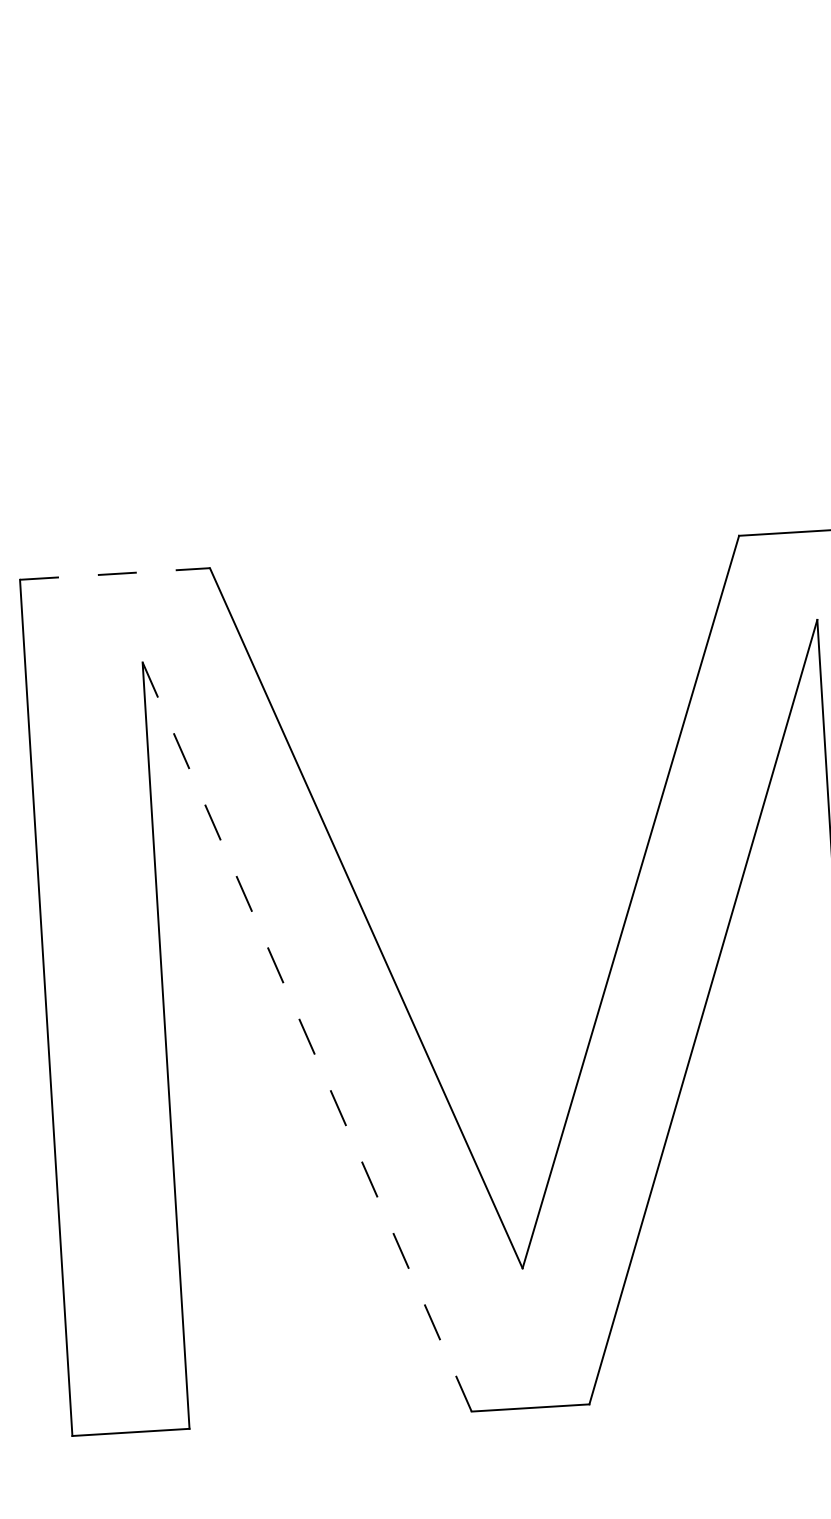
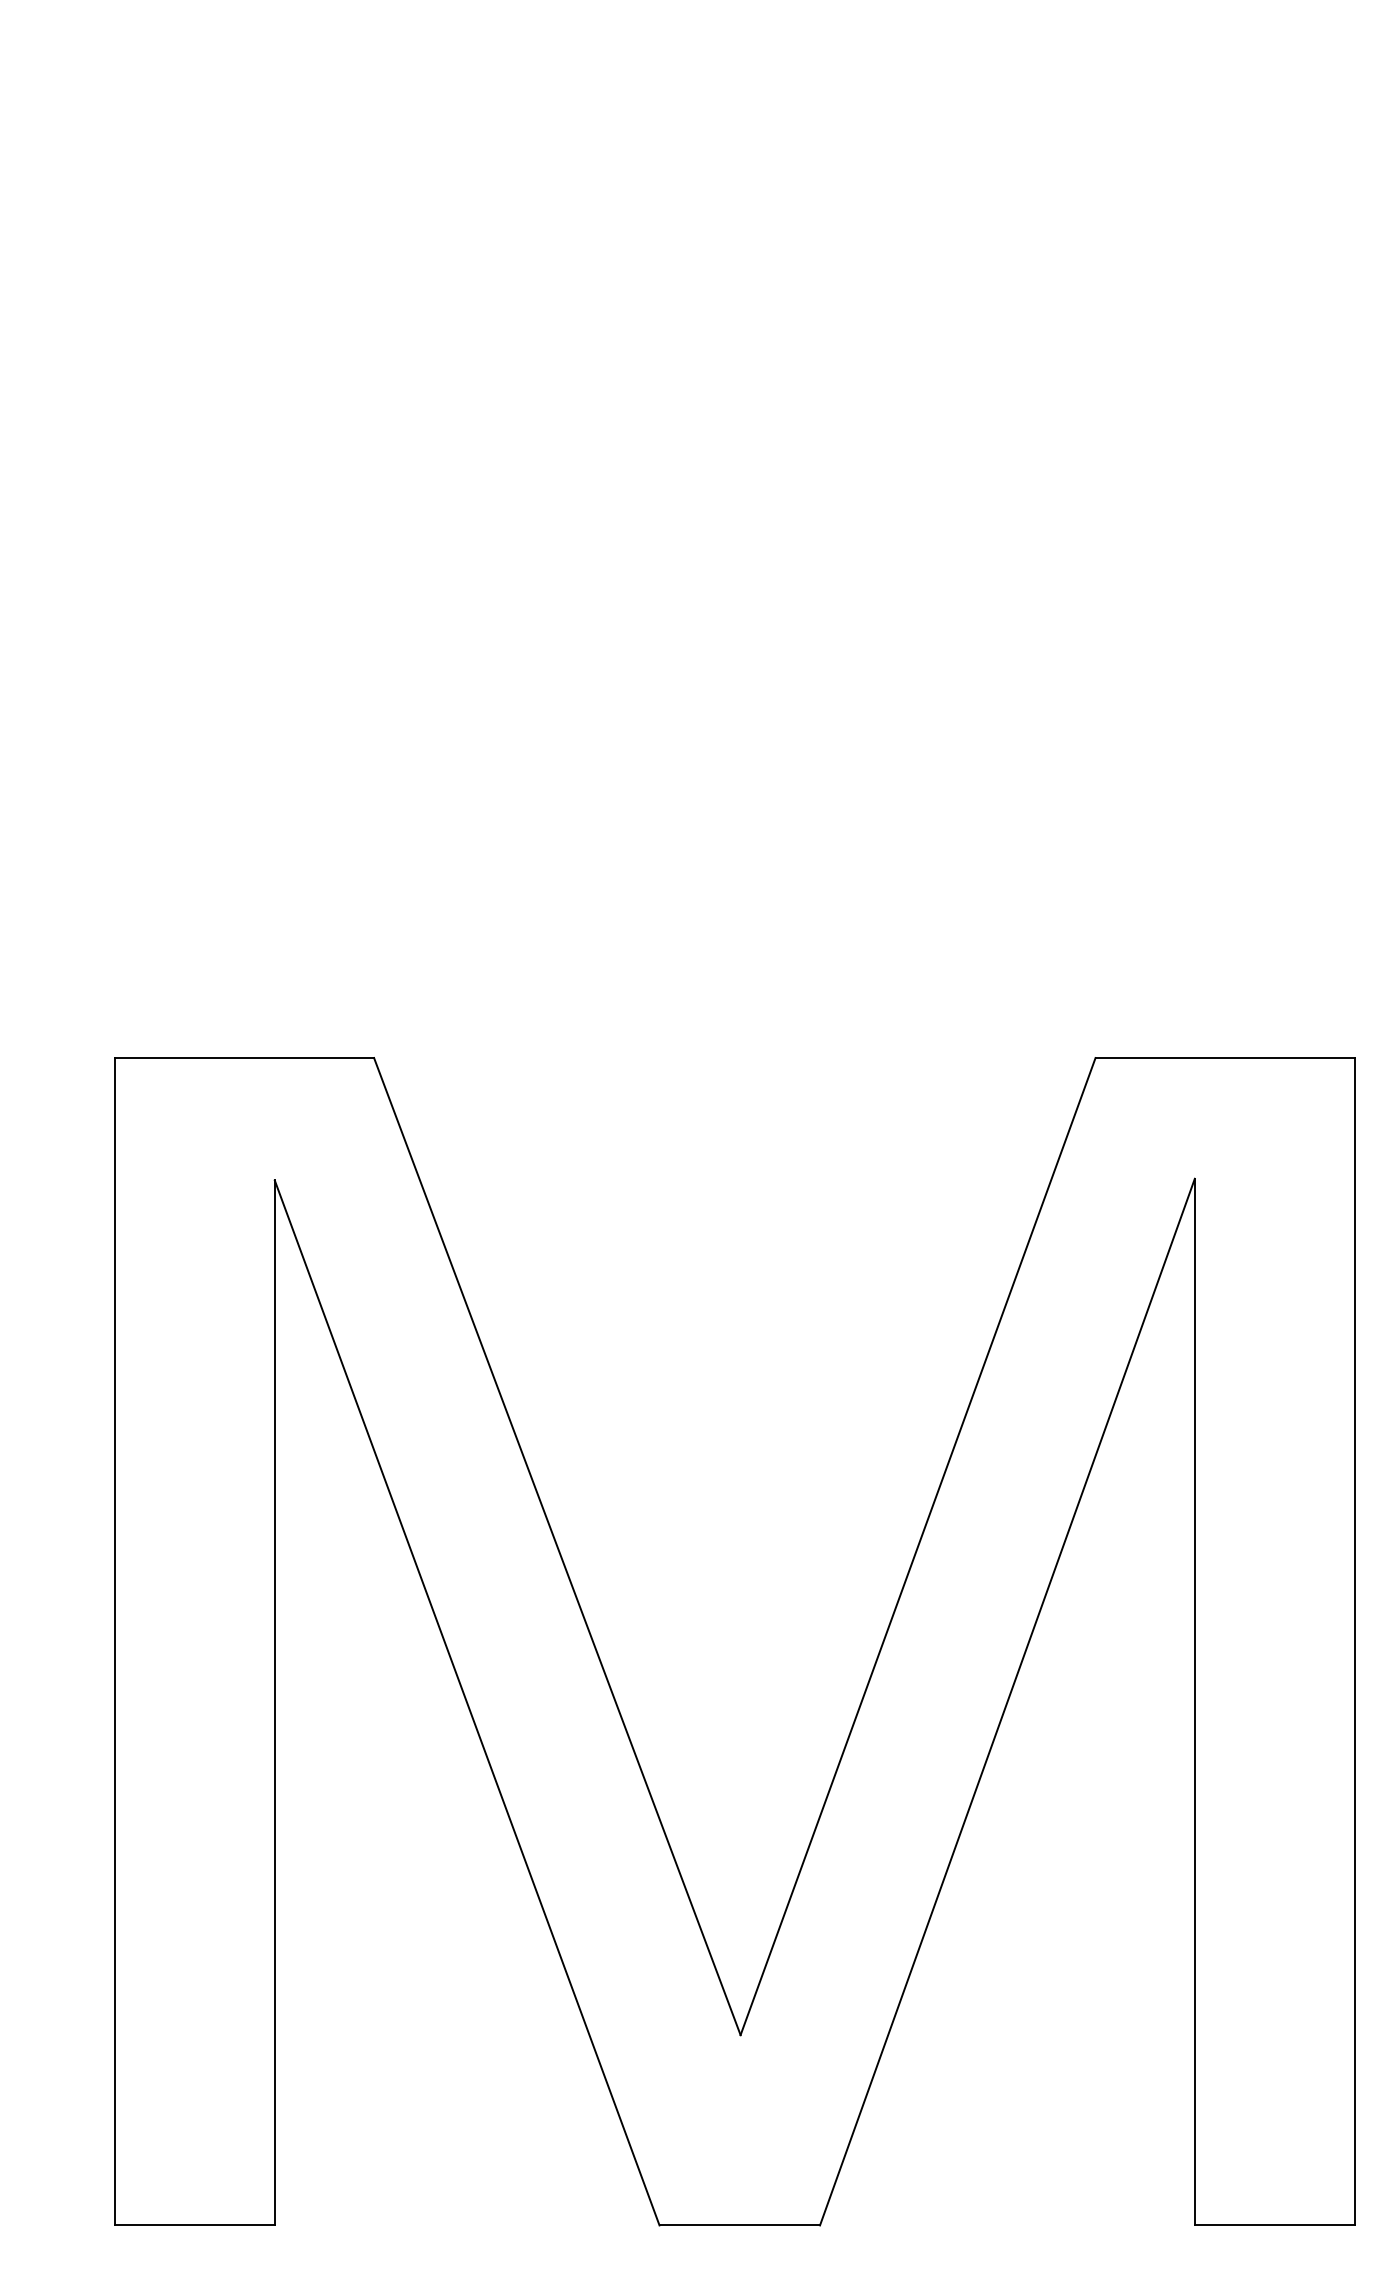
line: (115, 574) -> (245, 1058), dashed -> solid
line: (307, 1036) -> (467, 1702), dashed -> solid

